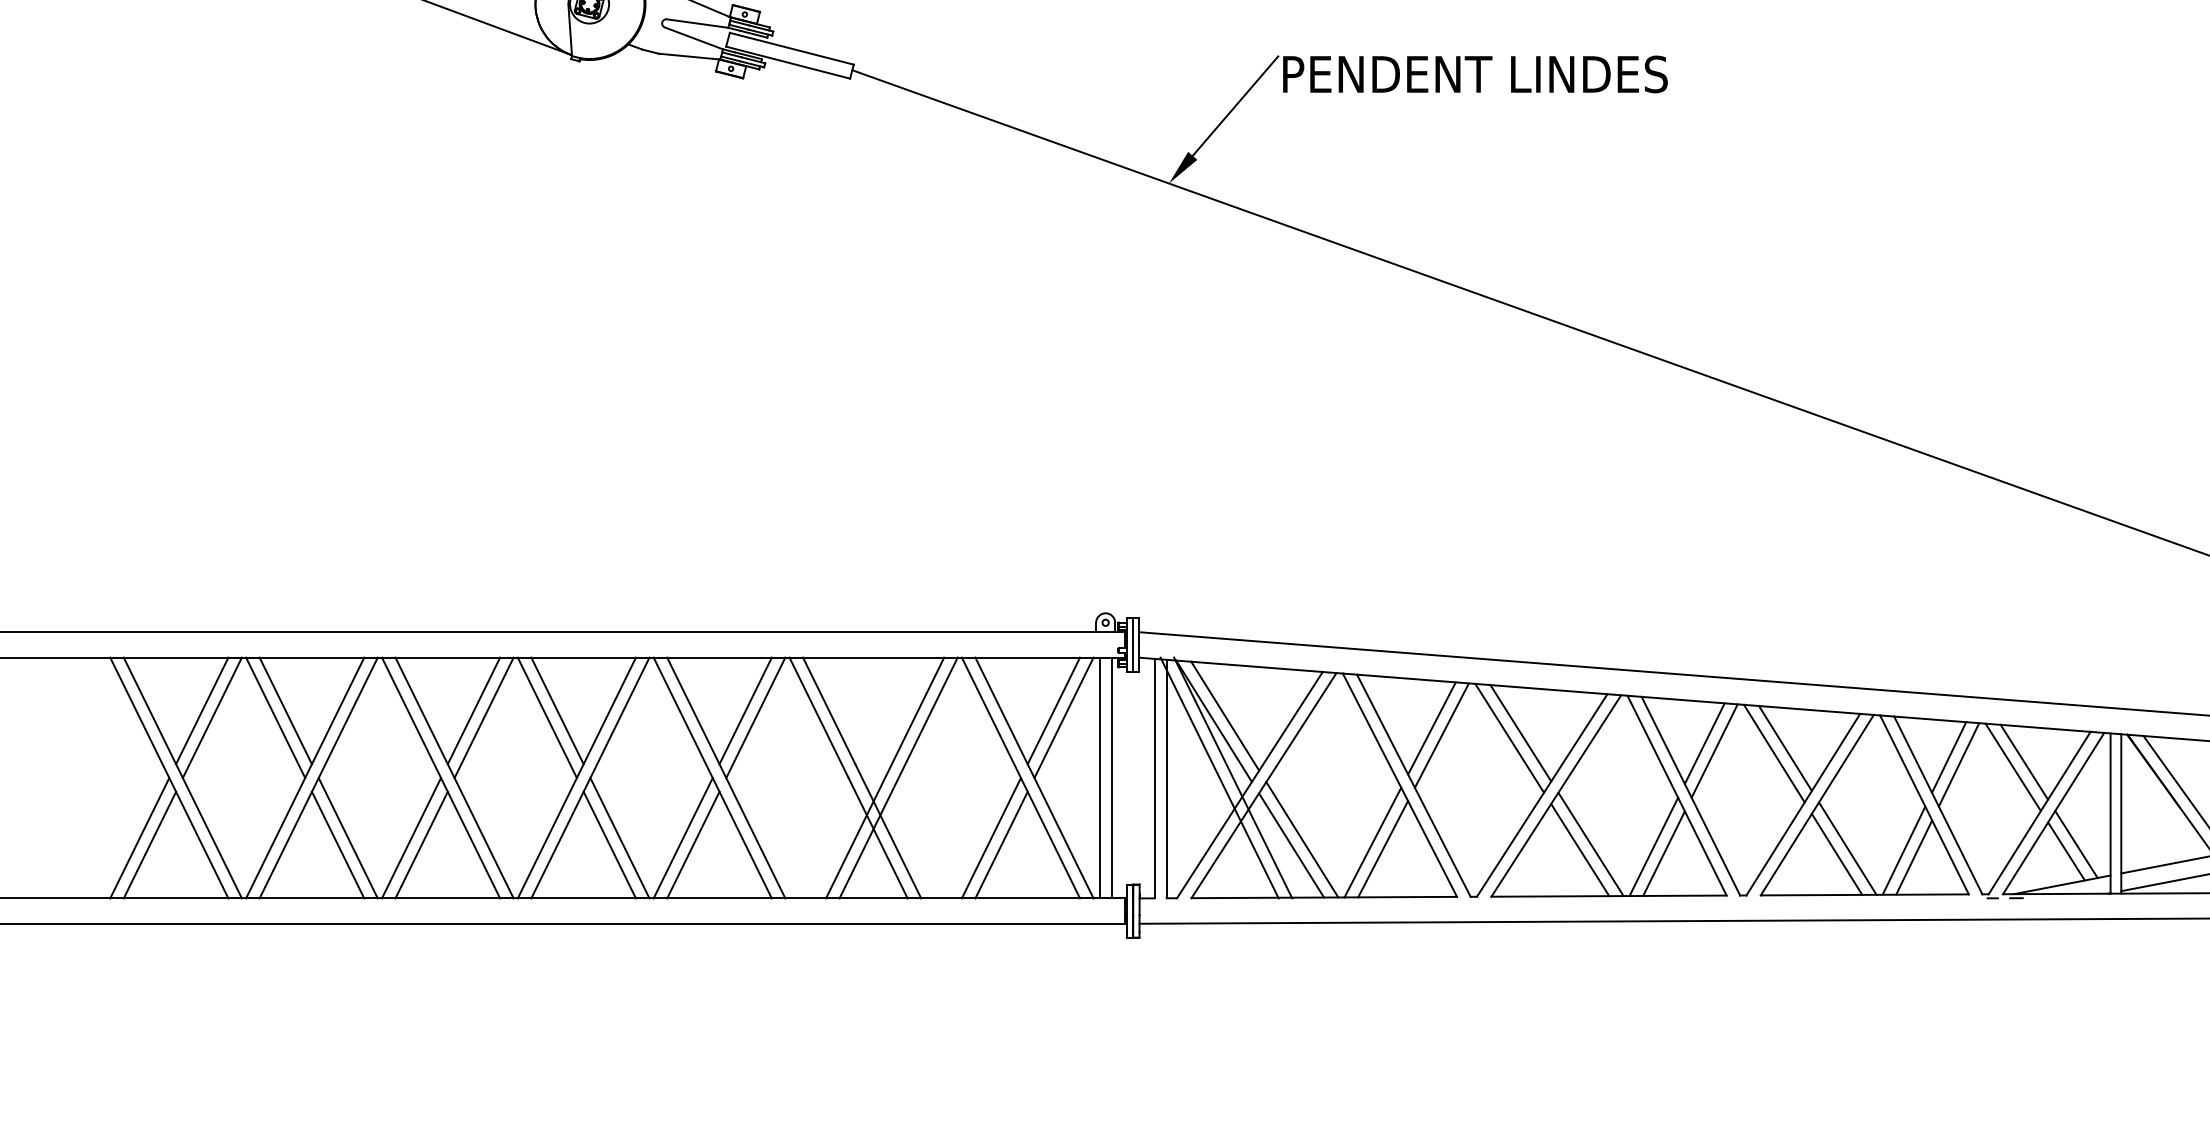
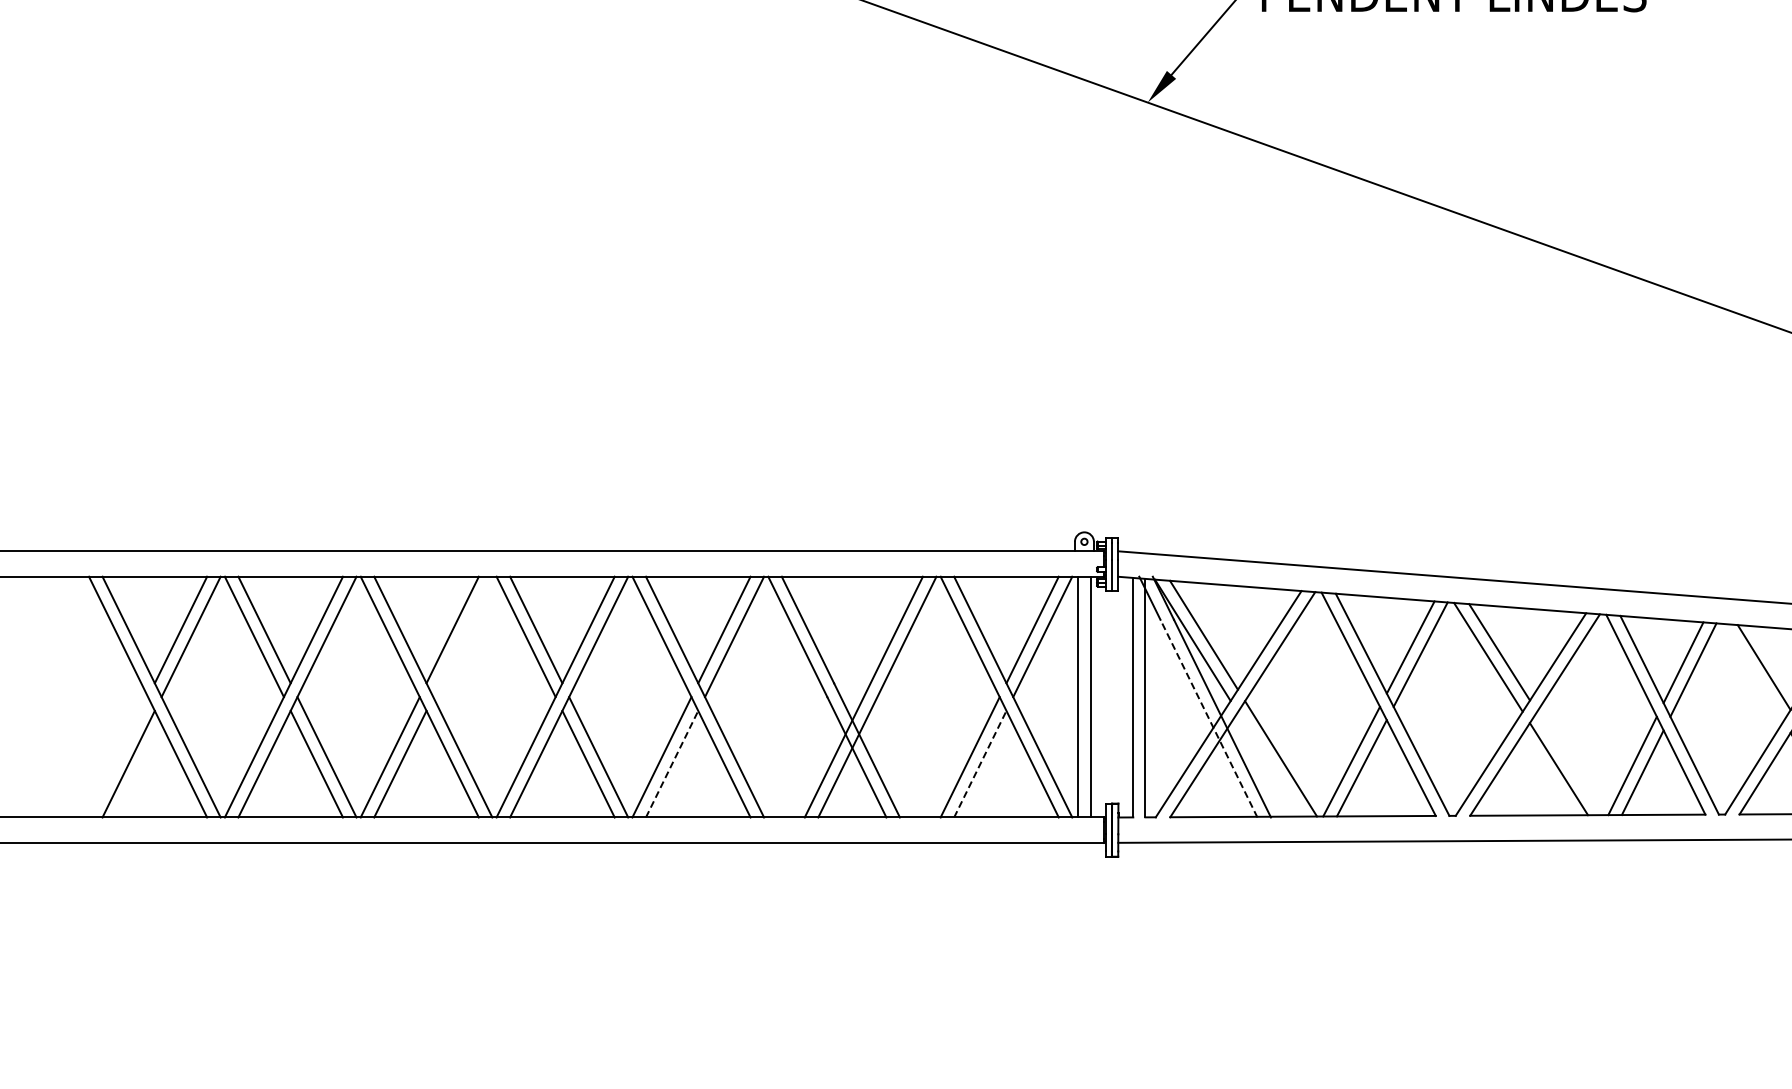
line: (483, 717) -> (462, 636), removed
line: (1773, 753) -> (1752, 672), removed
line: (1230, 799) -> (1209, 718), solid -> dashed
line: (139, 838) -> (118, 757), removed
line: (693, 844) -> (672, 763), solid -> dashed
line: (1001, 844) -> (980, 763), solid -> dashed
line: (1590, 844) -> (1569, 763), removed
line: (1291, 845) -> (1270, 764), removed

